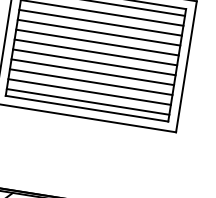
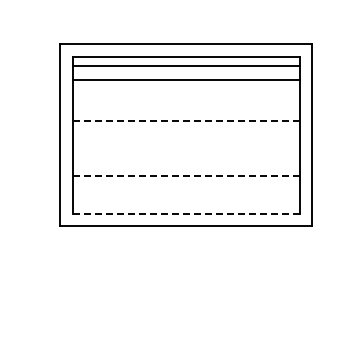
line: (100, 22) -> (186, 93), removed
line: (99, 32) -> (186, 107), removed
line: (97, 42) -> (186, 121), solid -> dashed
line: (95, 52) -> (186, 135), removed
line: (94, 62) -> (186, 148), removed
line: (92, 72) -> (186, 162), removed
line: (91, 82) -> (186, 176), solid -> dashed
line: (89, 92) -> (186, 190), removed
line: (88, 102) -> (186, 204), removed
line: (87, 108) -> (186, 213), solid -> dashed

